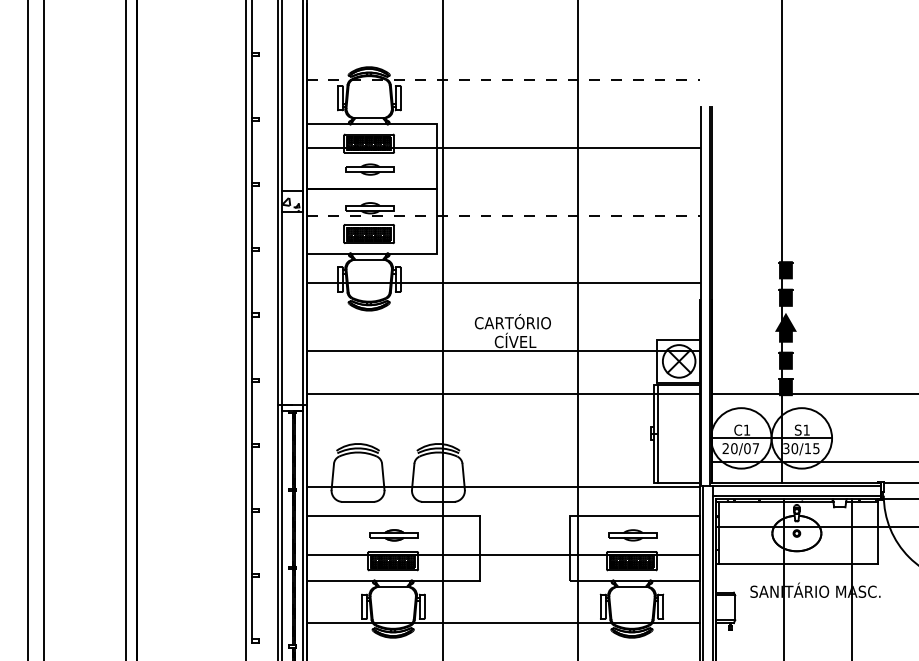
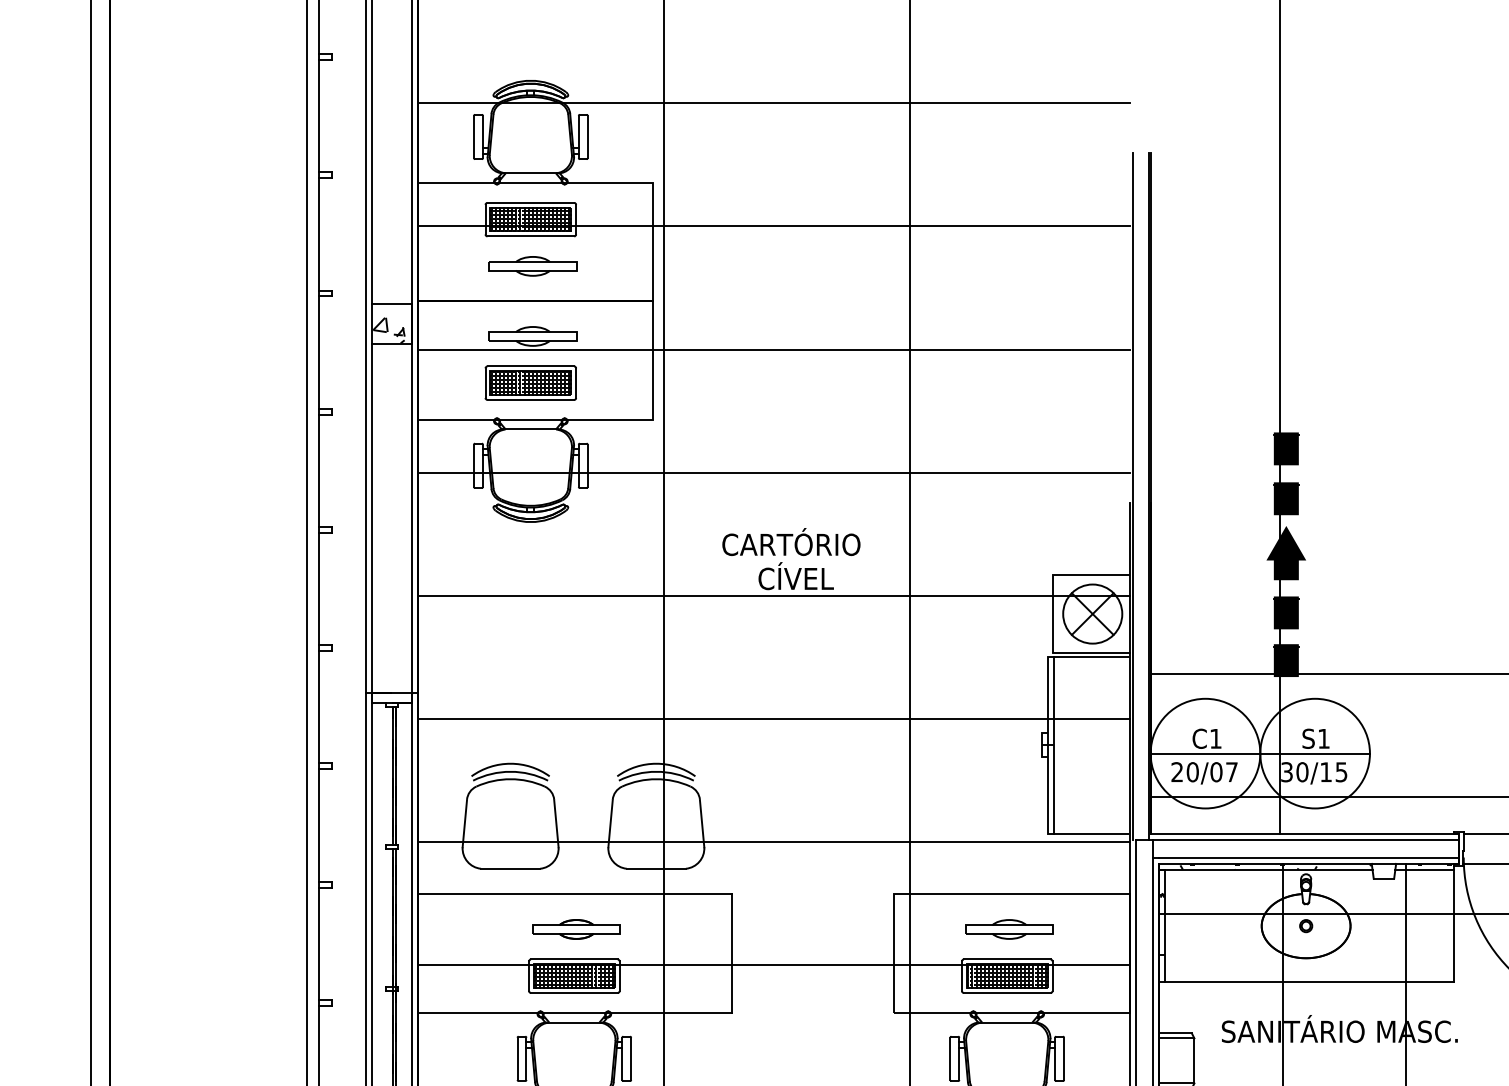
line: (503, 79) -> (774, 103), dashed -> solid
line: (503, 215) -> (774, 349), dashed -> solid
line: (502, 394) -> (772, 719), moved

